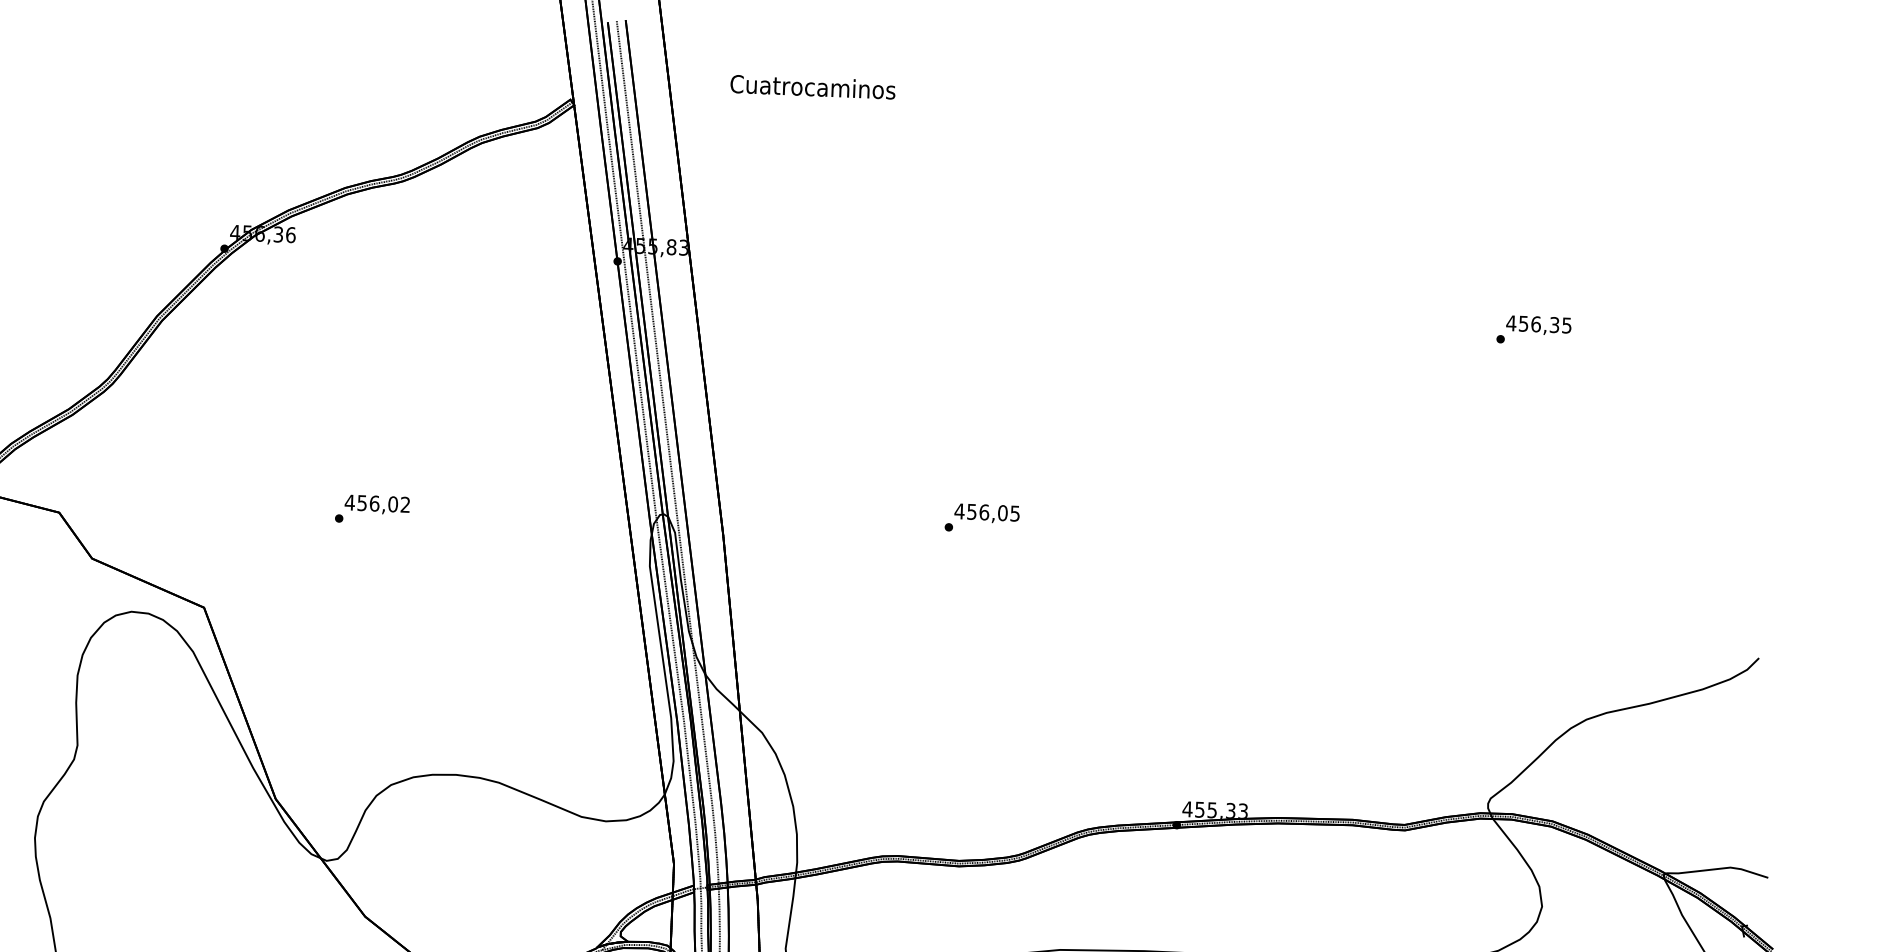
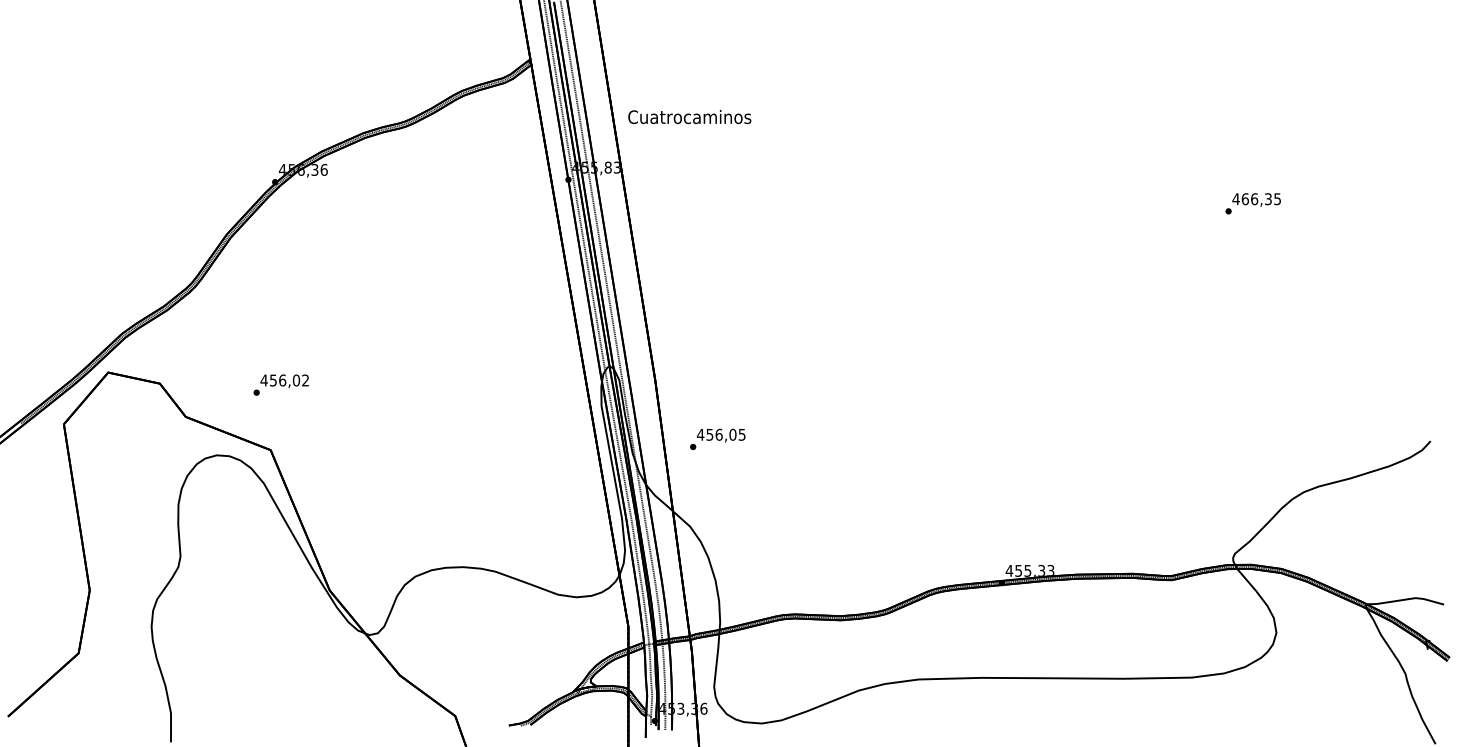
text: (812, 87) -> (689, 117), moved
text: (1522, 324) -> (1244, 199), 456,35 -> 466,35
text: (371, 508) -> (280, 384), moved
text: (981, 517) -> (717, 438), moved

